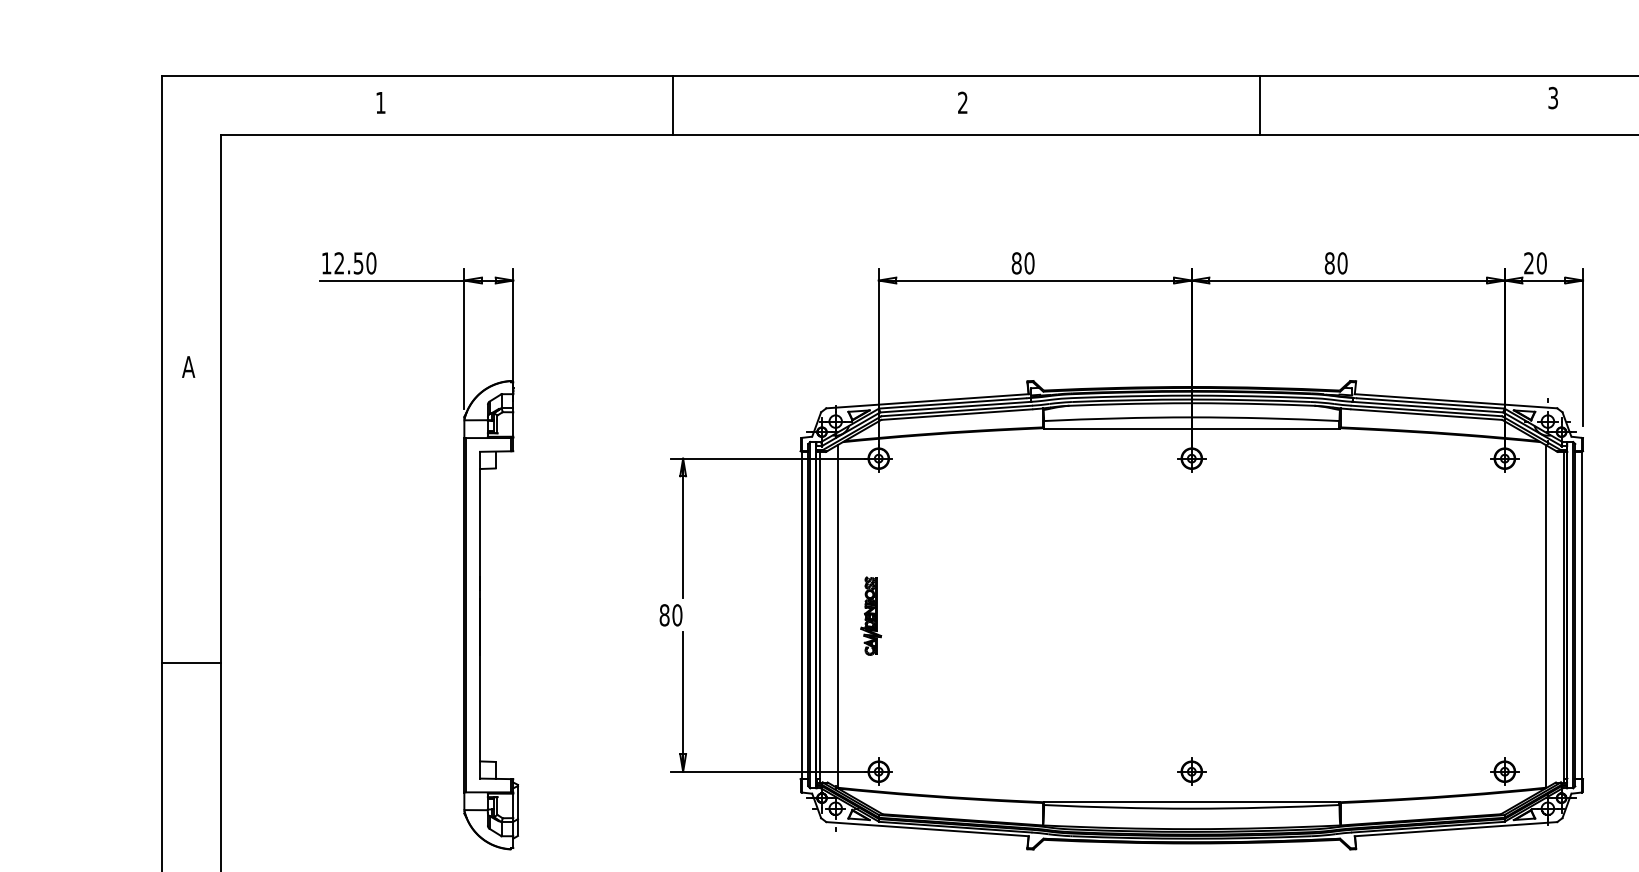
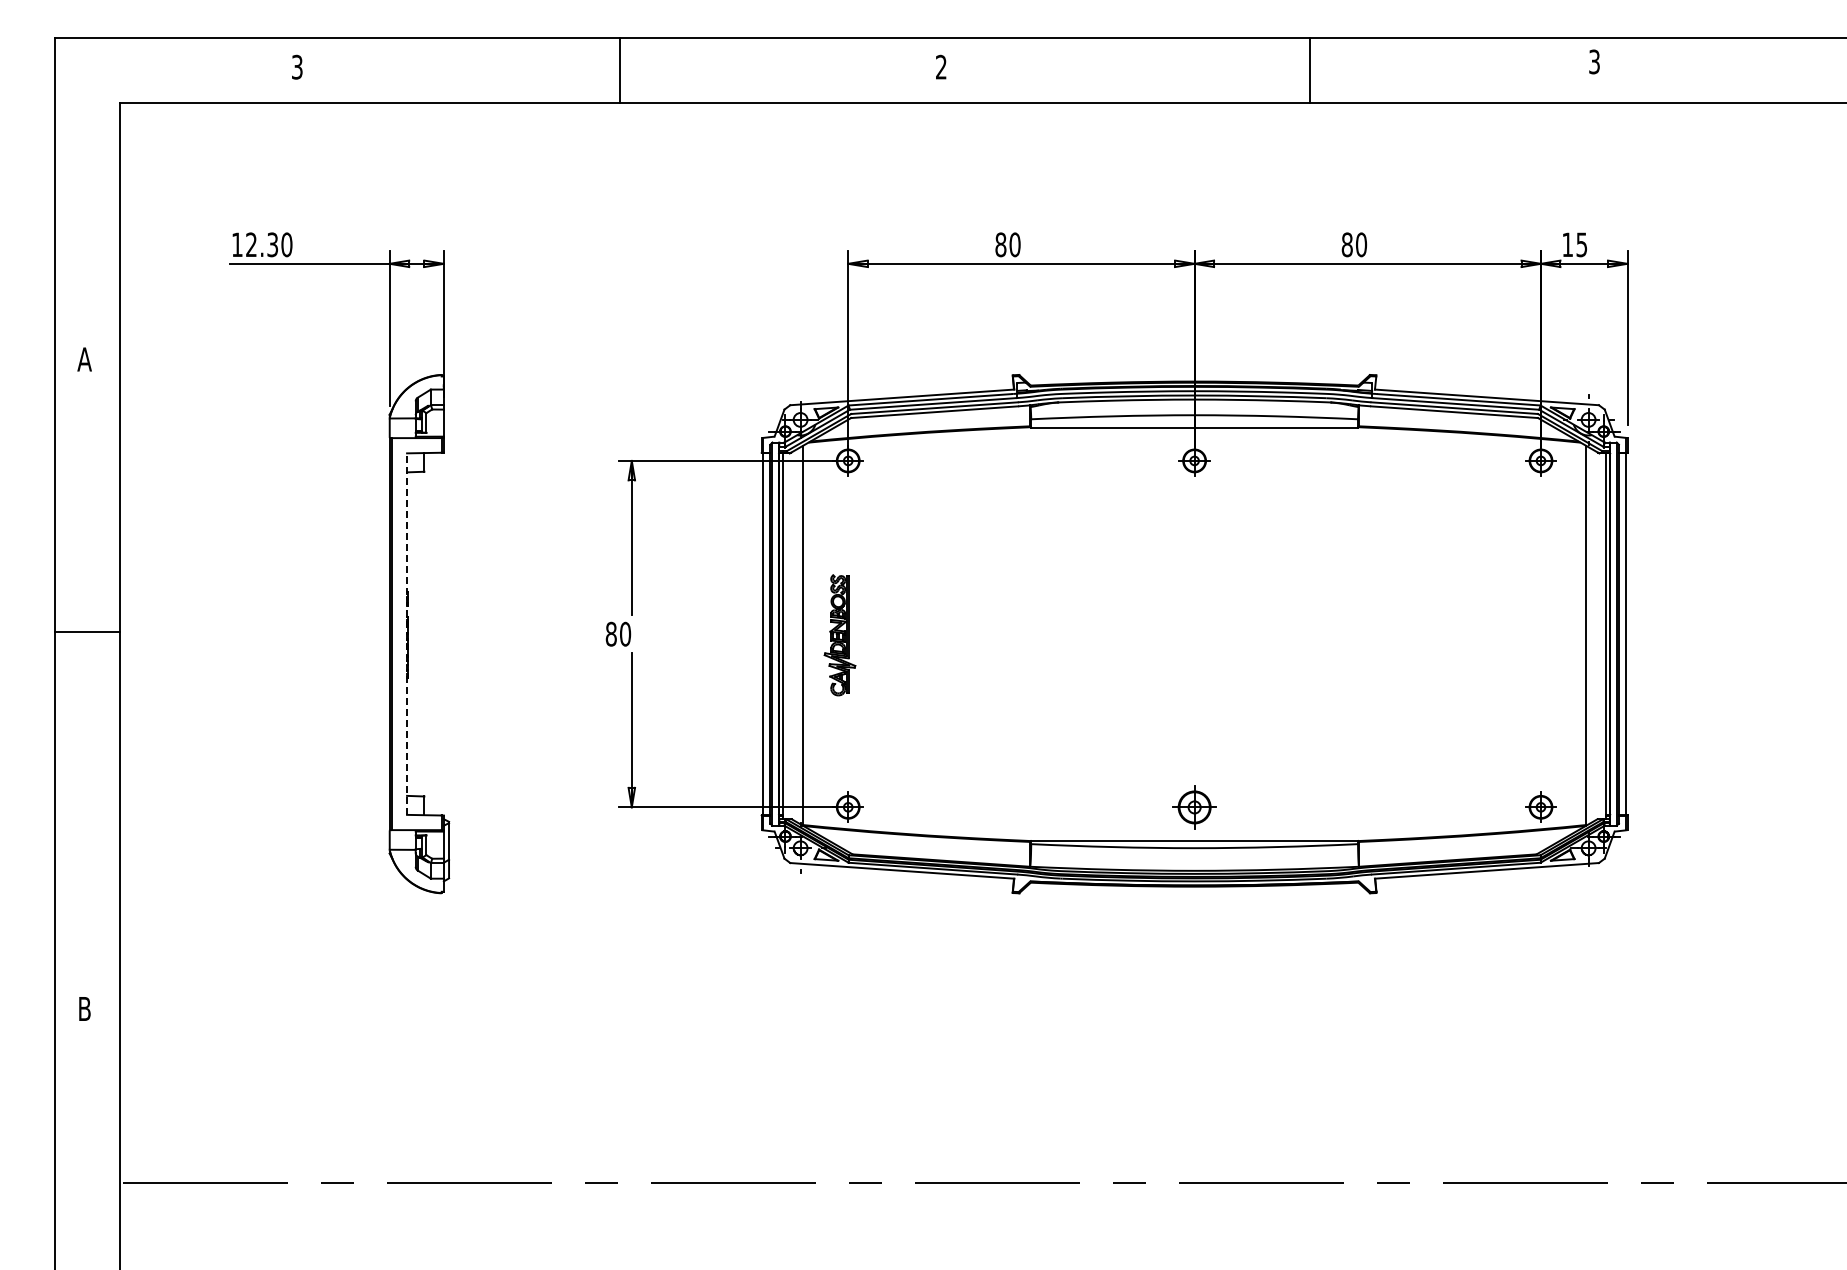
text: (380, 102) -> (297, 66), 1 -> 3
line: (1259, 104) -> (1309, 69), moved
text: (358, 263) -> (272, 244), 12.50 -> 12.30
text: (1535, 263) -> (1574, 244), 20 -> 15
line: (480, 615) -> (407, 634), solid -> dashed
part: (870, 615) -> (839, 634), size x1.4
line: (191, 663) -> (87, 632), moved
part: (1191, 771) -> (1194, 806), size x1.4

